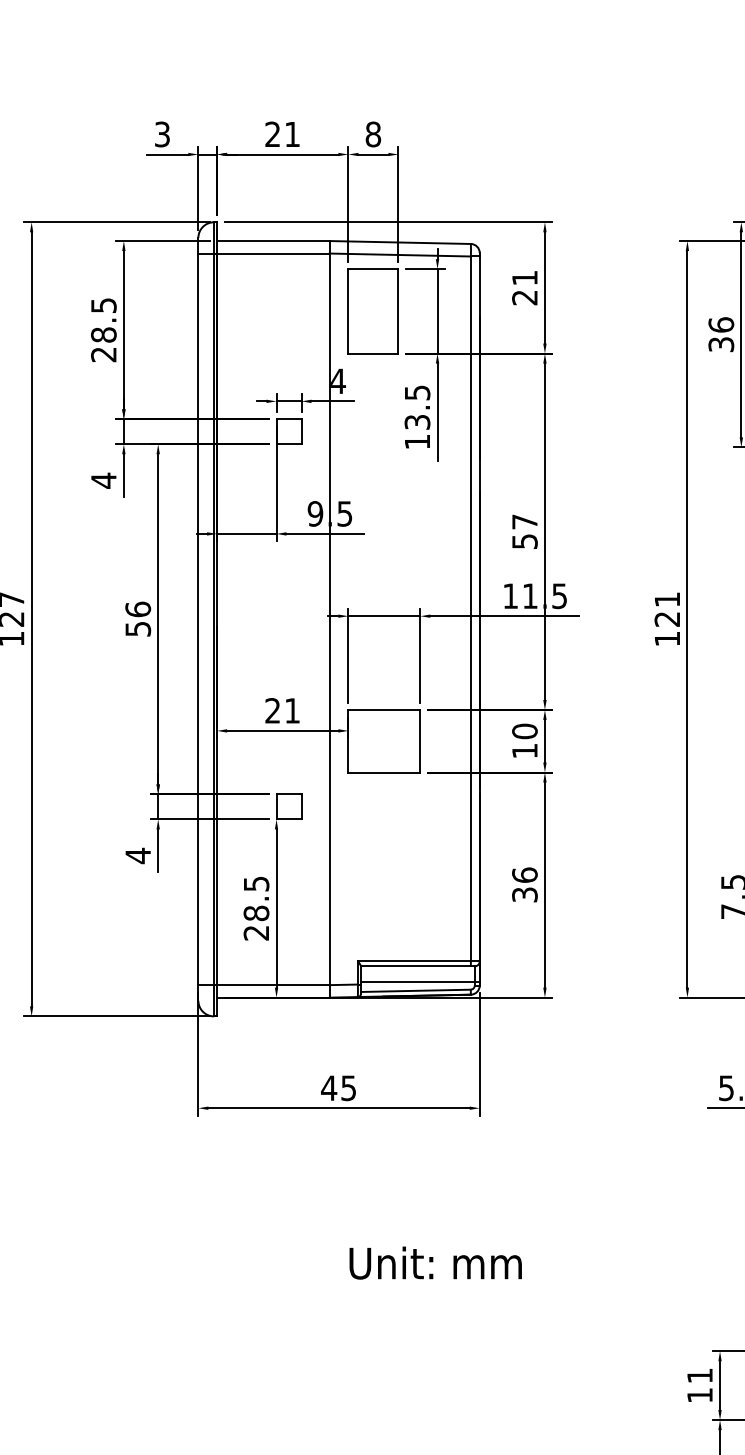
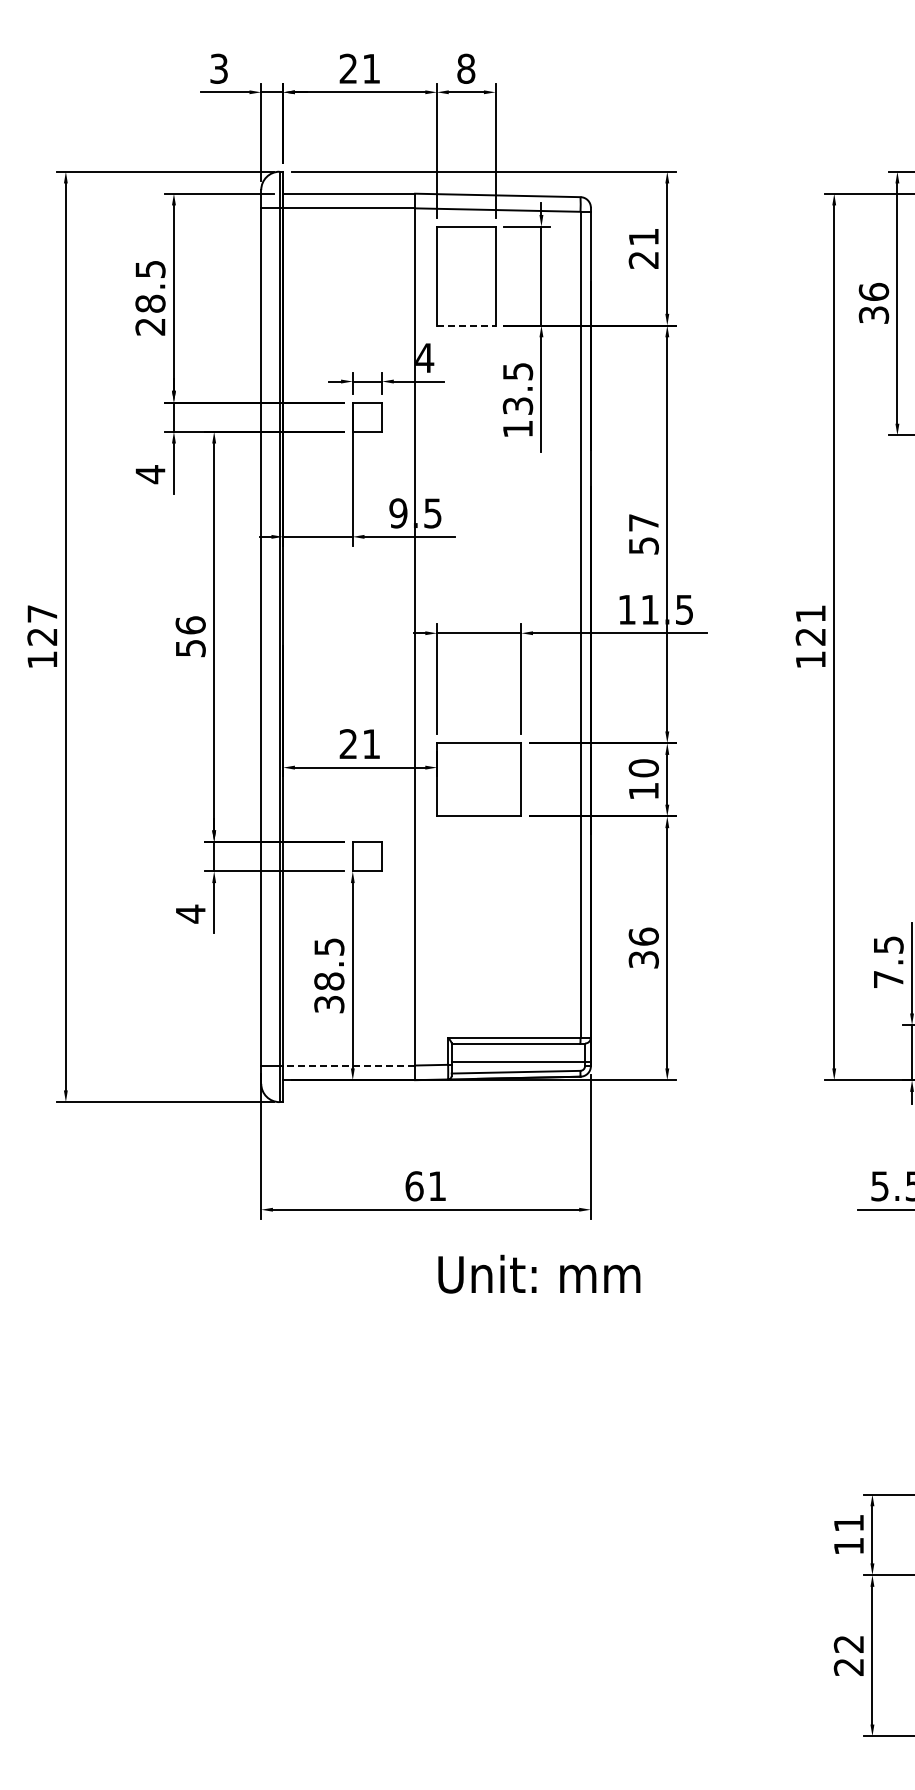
line: (373, 353) -> (466, 325), solid -> dashed
text: (256, 933) -> (329, 1004), 28.5 -> 38.5
line: (273, 985) -> (349, 1065), solid -> dashed
text: (337, 1088) -> (424, 1186), 45 -> 61
text: (435, 1262) -> (539, 1273), moved

